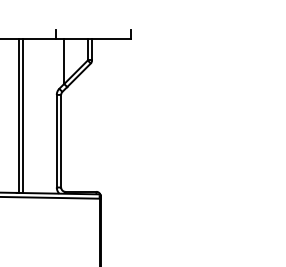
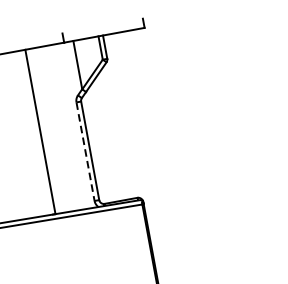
line: (23, 115) -> (45, 130), removed
line: (56, 141) -> (85, 152), solid -> dashed

